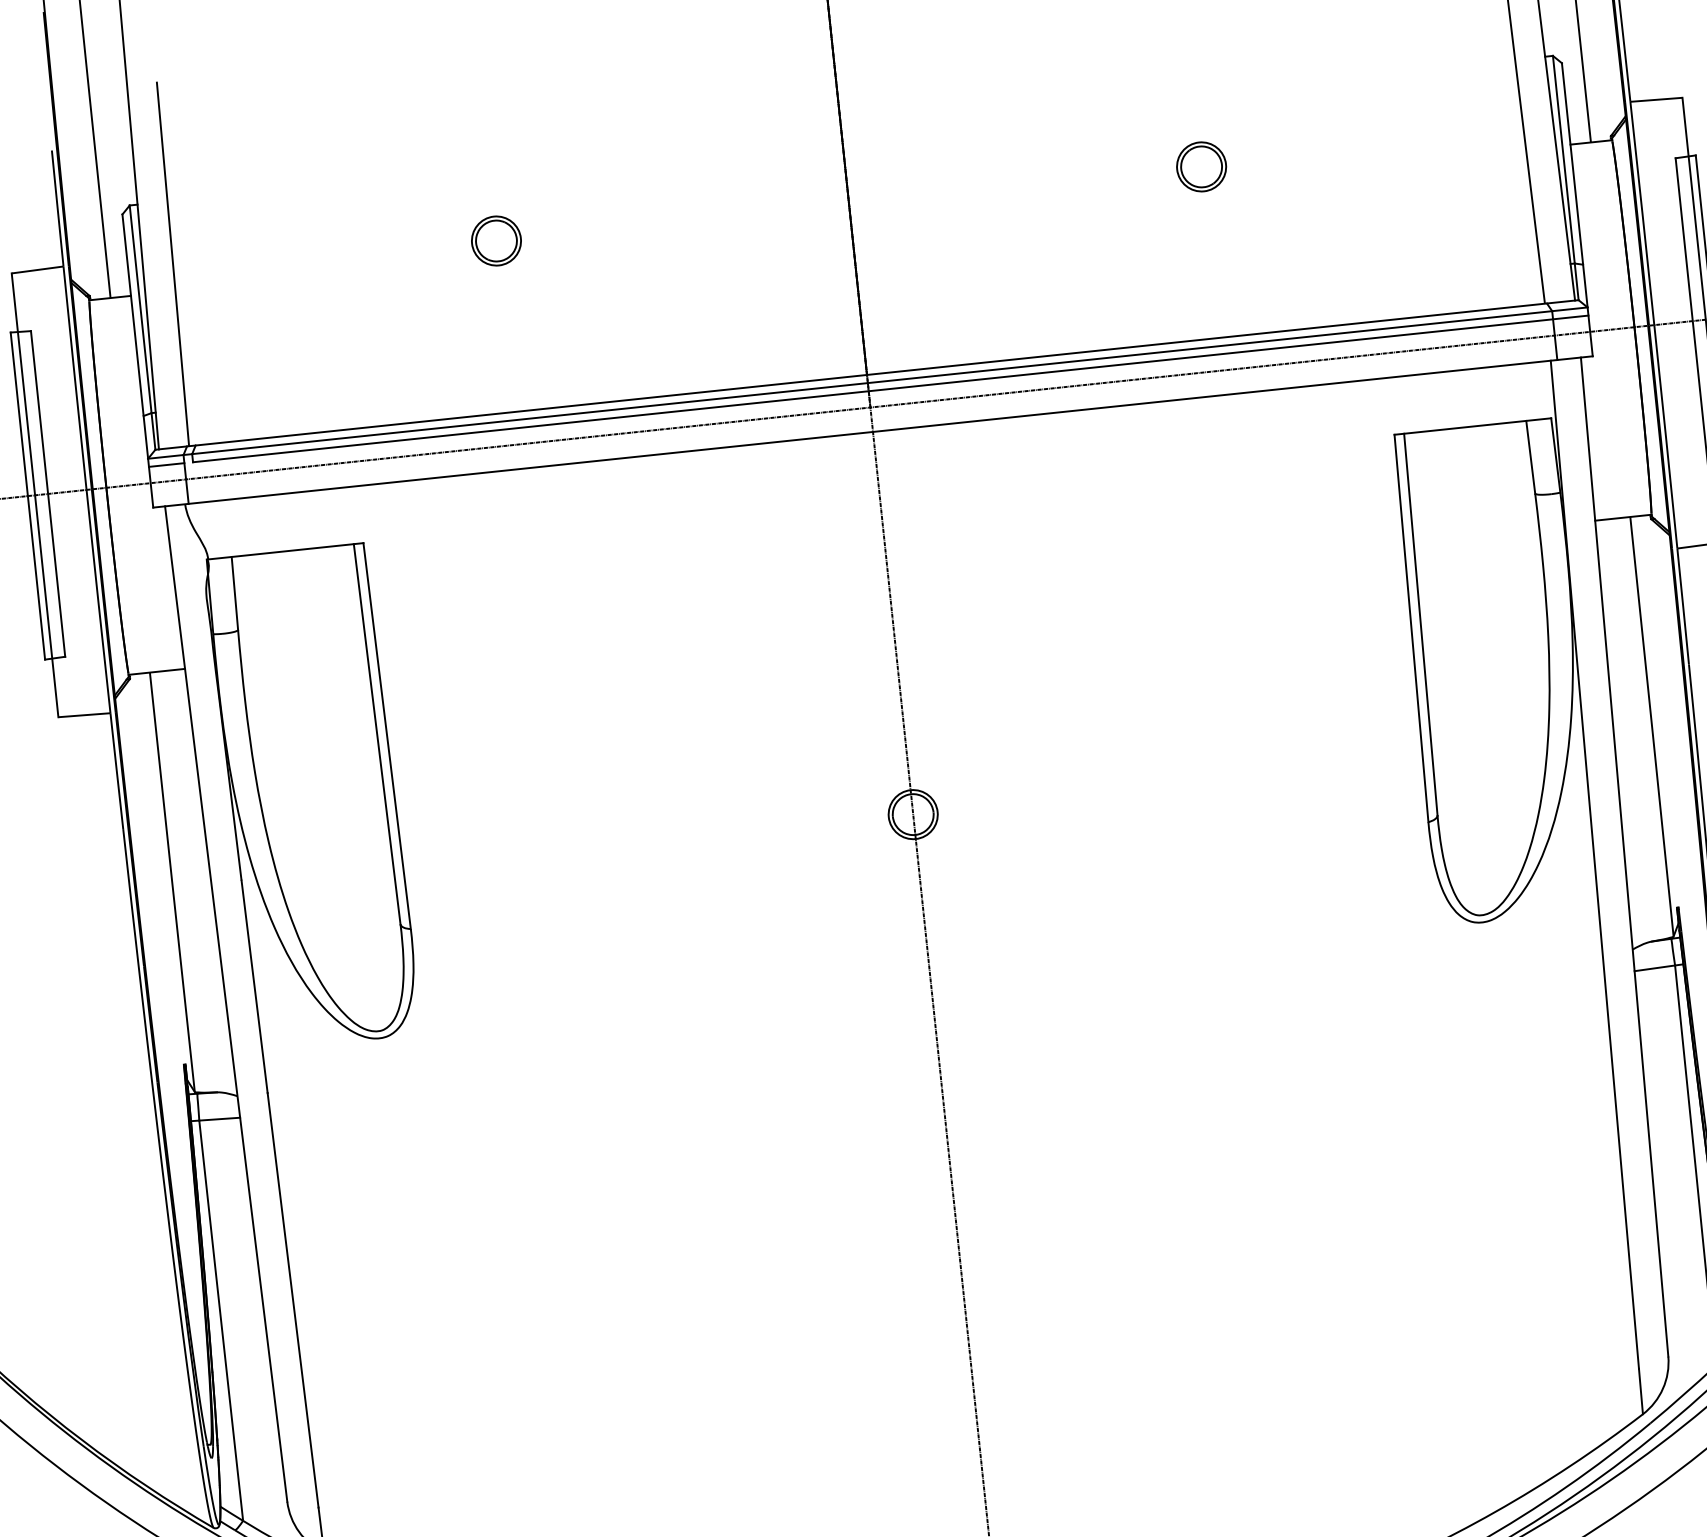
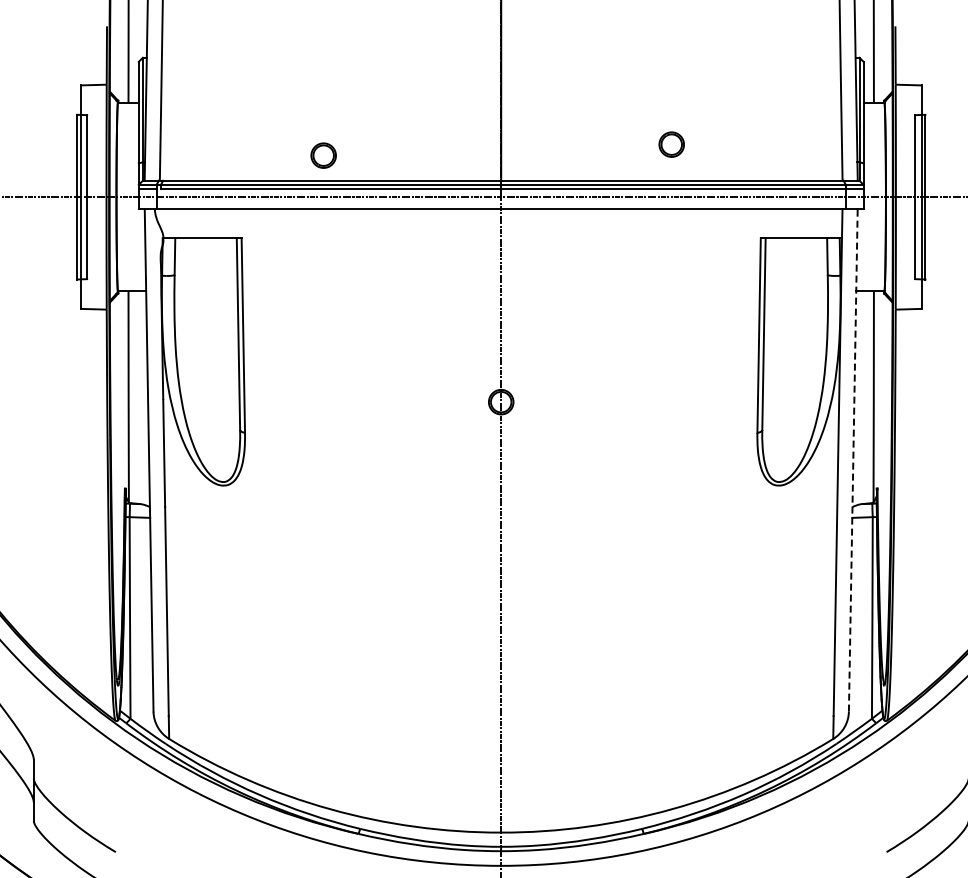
part: (1201, 166) -> (671, 144), moved
part: (496, 240) -> (323, 155), moved
line: (1625, 856) -> (853, 460), solid -> dashed

